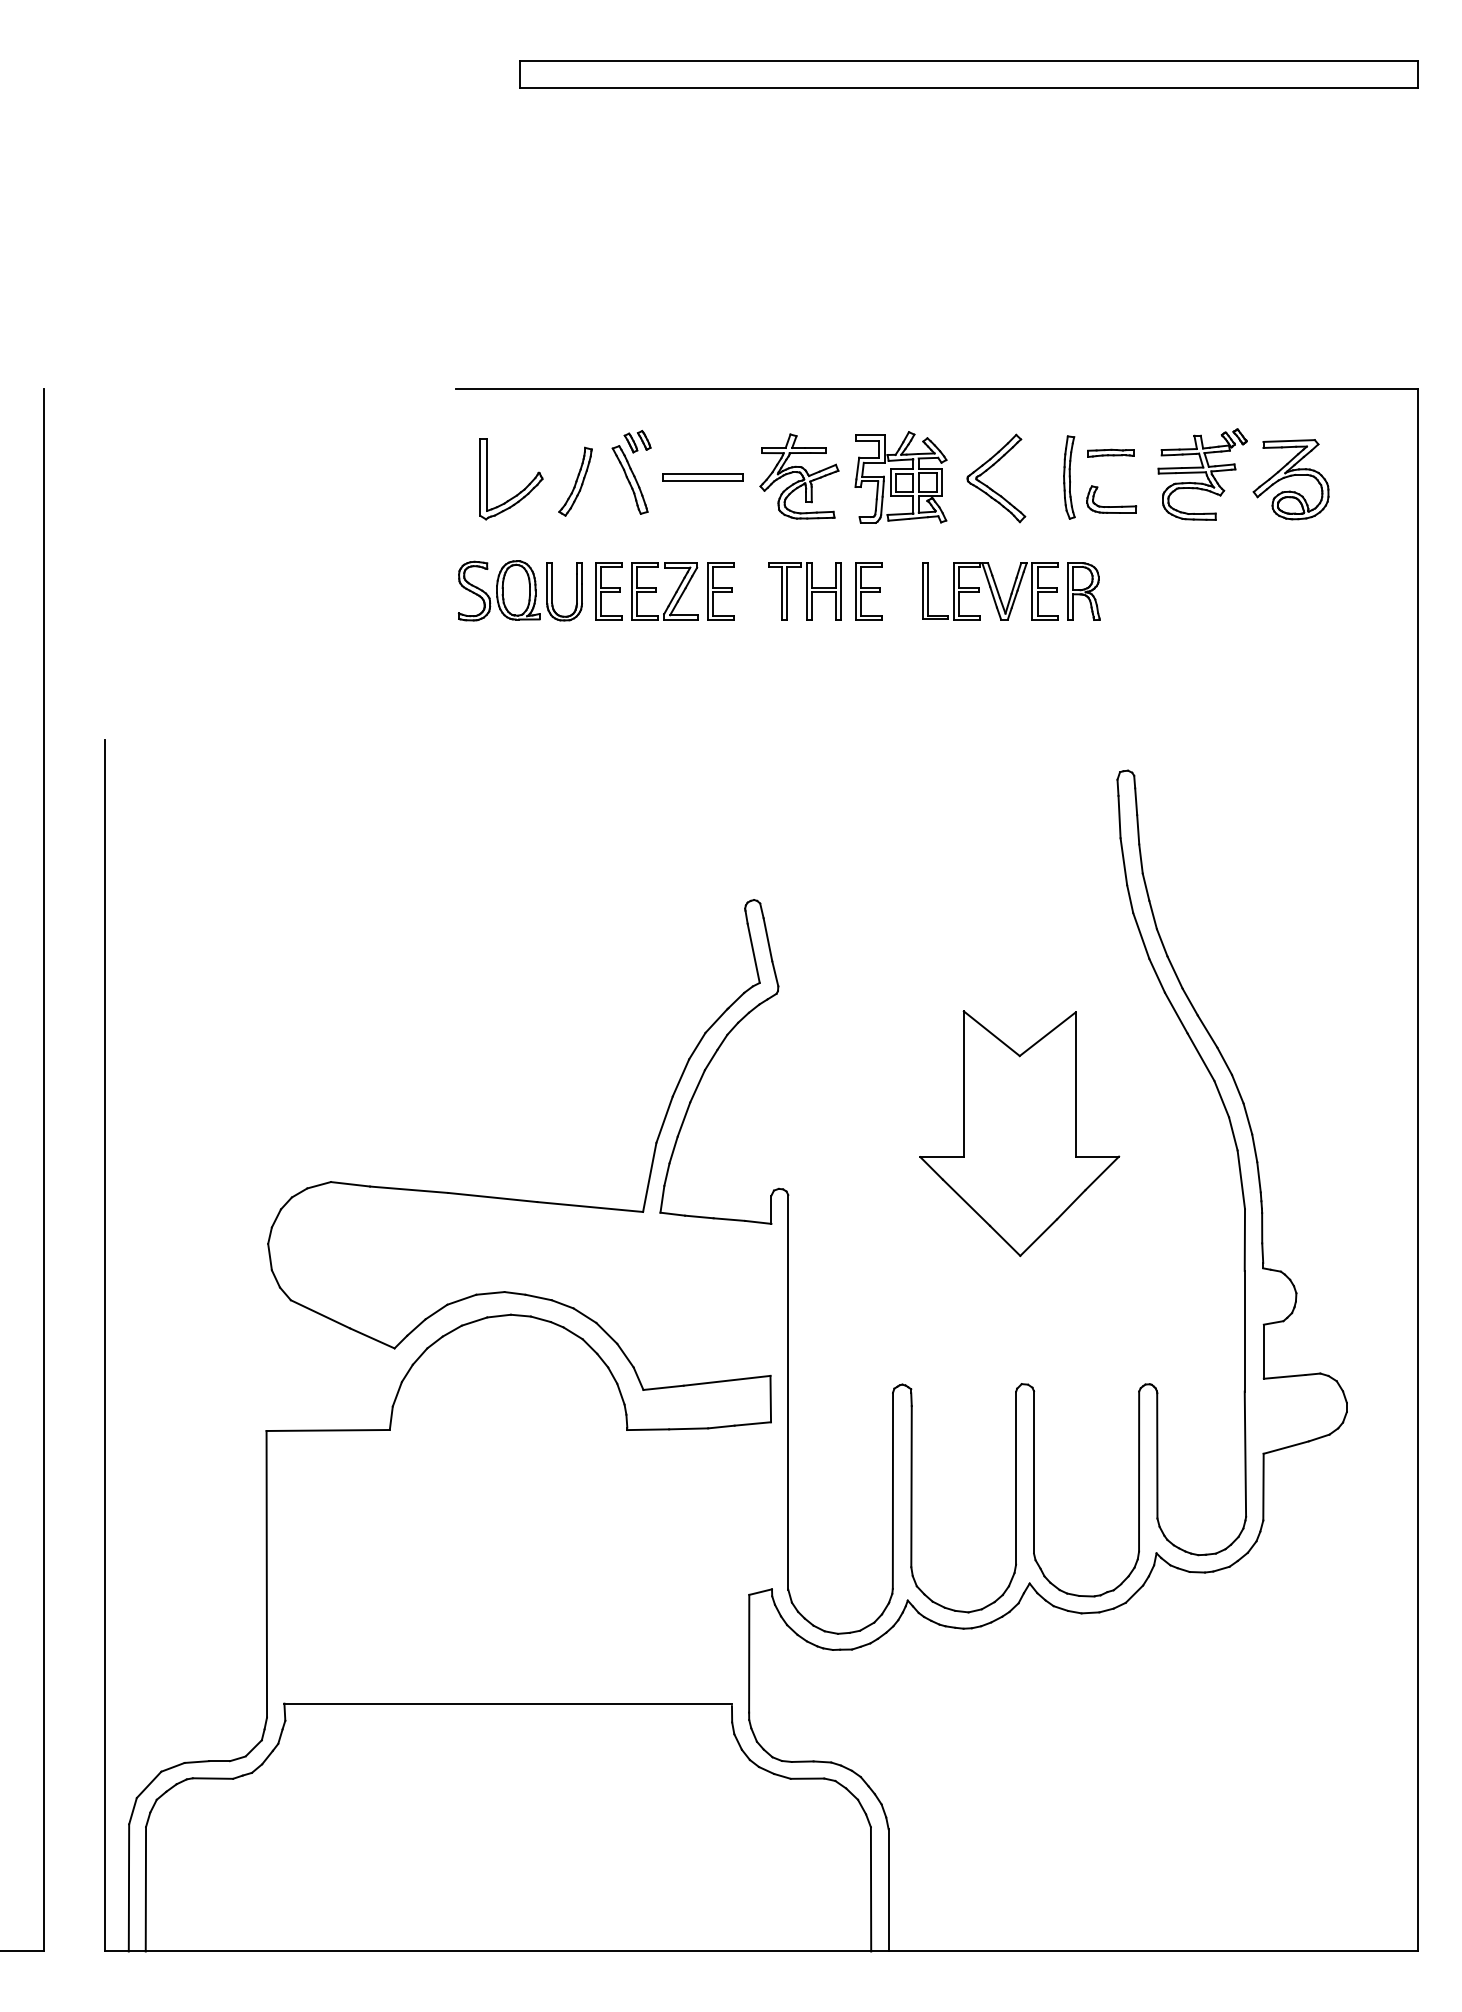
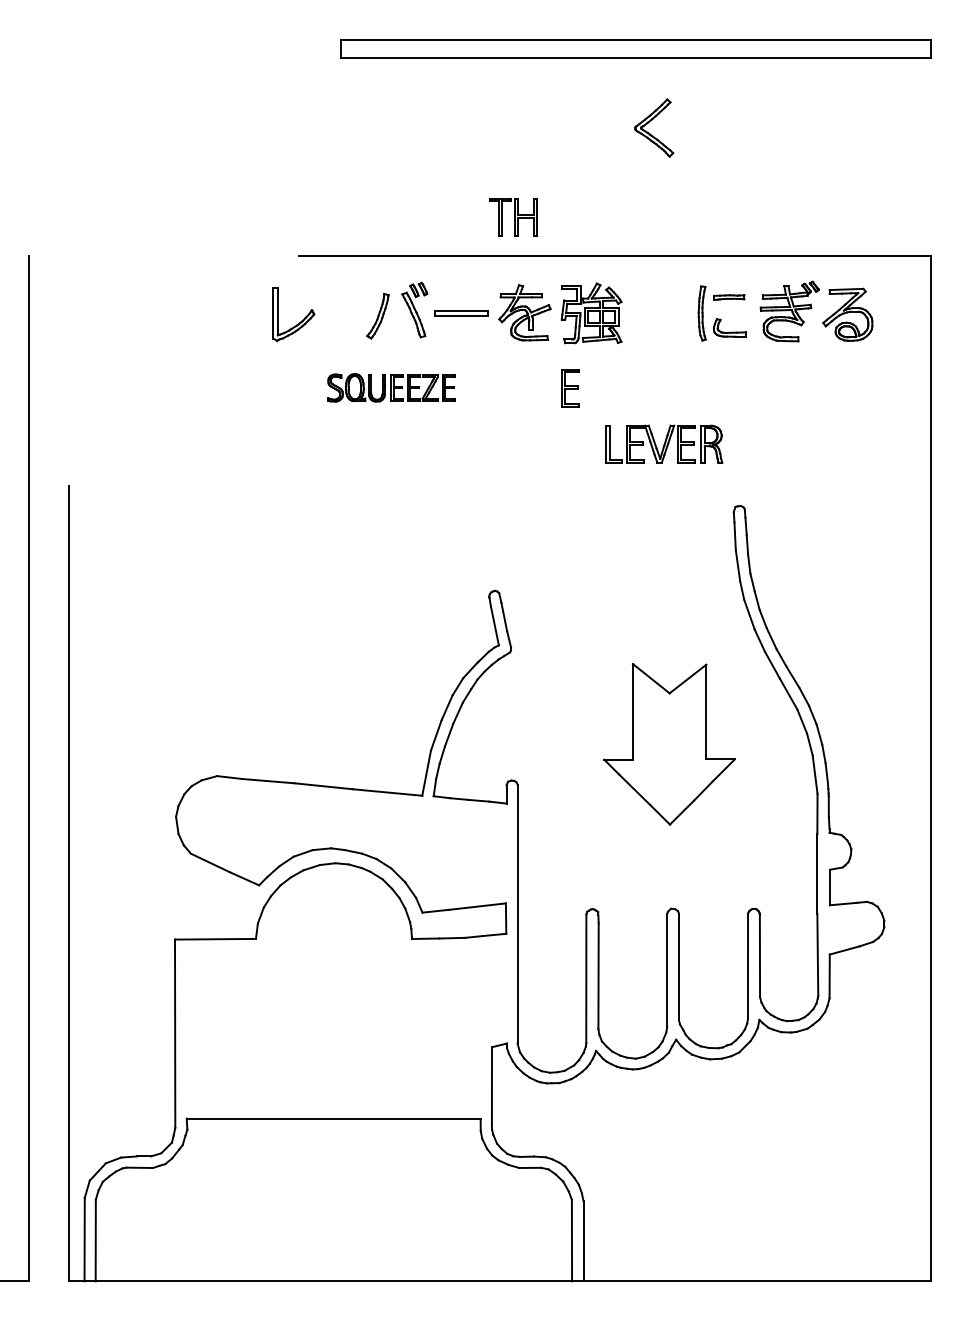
part: (992, 468) -> (651, 121), moved
part: (521, 489) -> (300, 321), moved
part: (596, 590) -> (391, 387), size x0.7
part: (1011, 590) -> (664, 443), moved
part: (804, 591) -> (513, 217), moved

